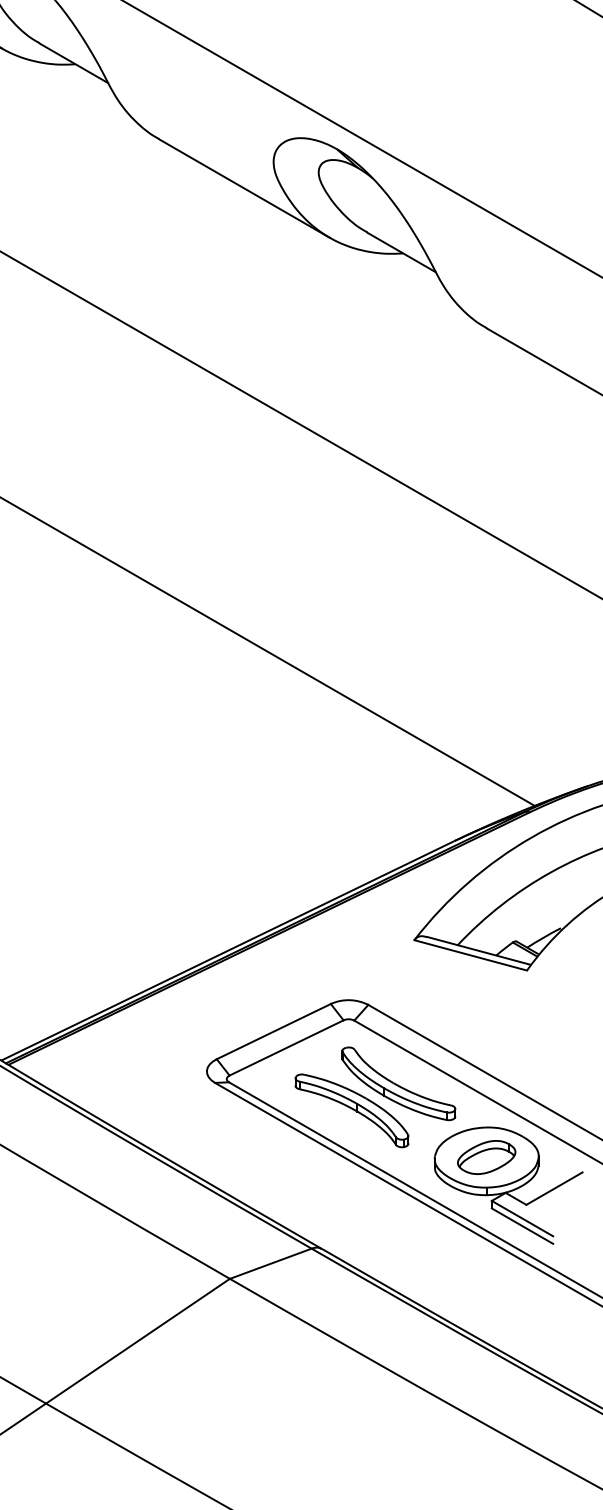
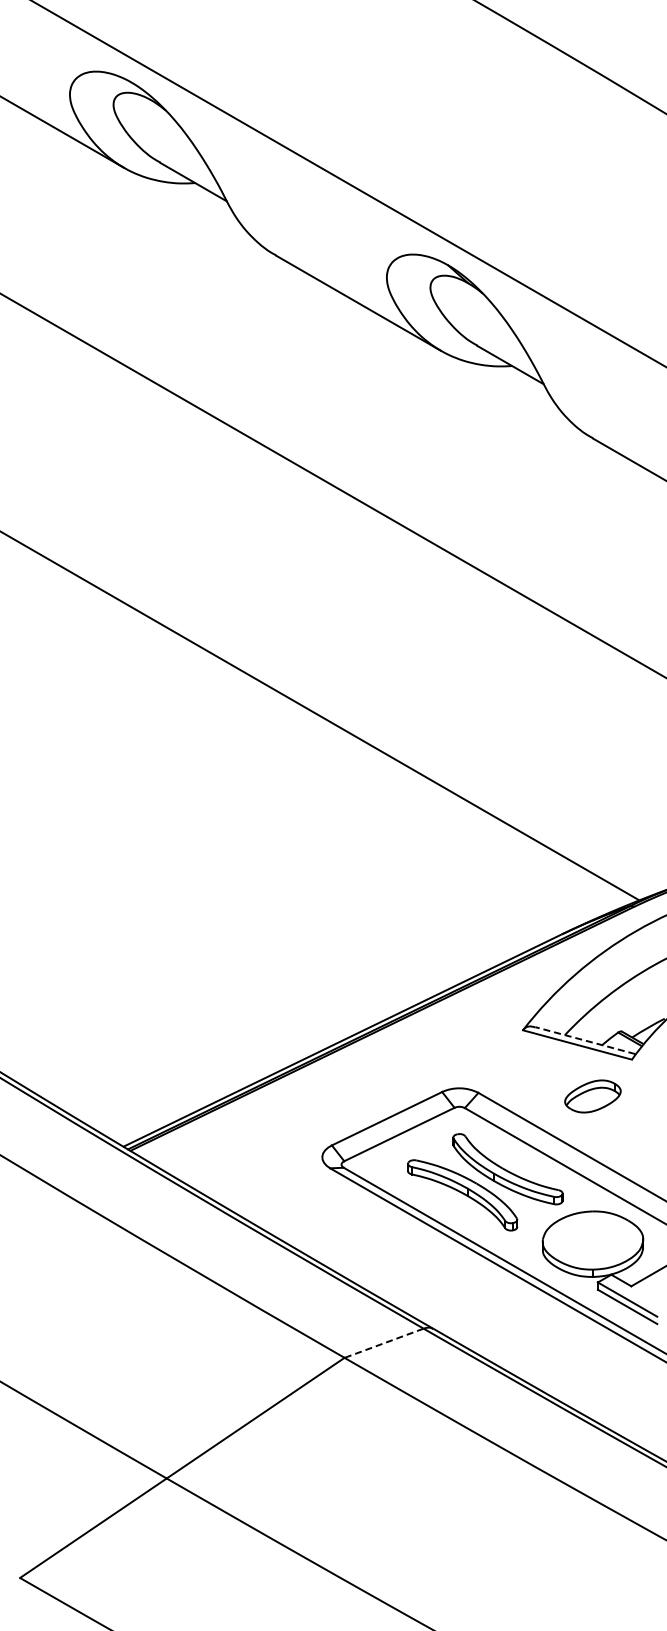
line: (478, 950) -> (585, 1040), solid -> dashed
part: (486, 1157) -> (592, 1096), moved
line: (270, 1264) -> (383, 1343), solid -> dashed

